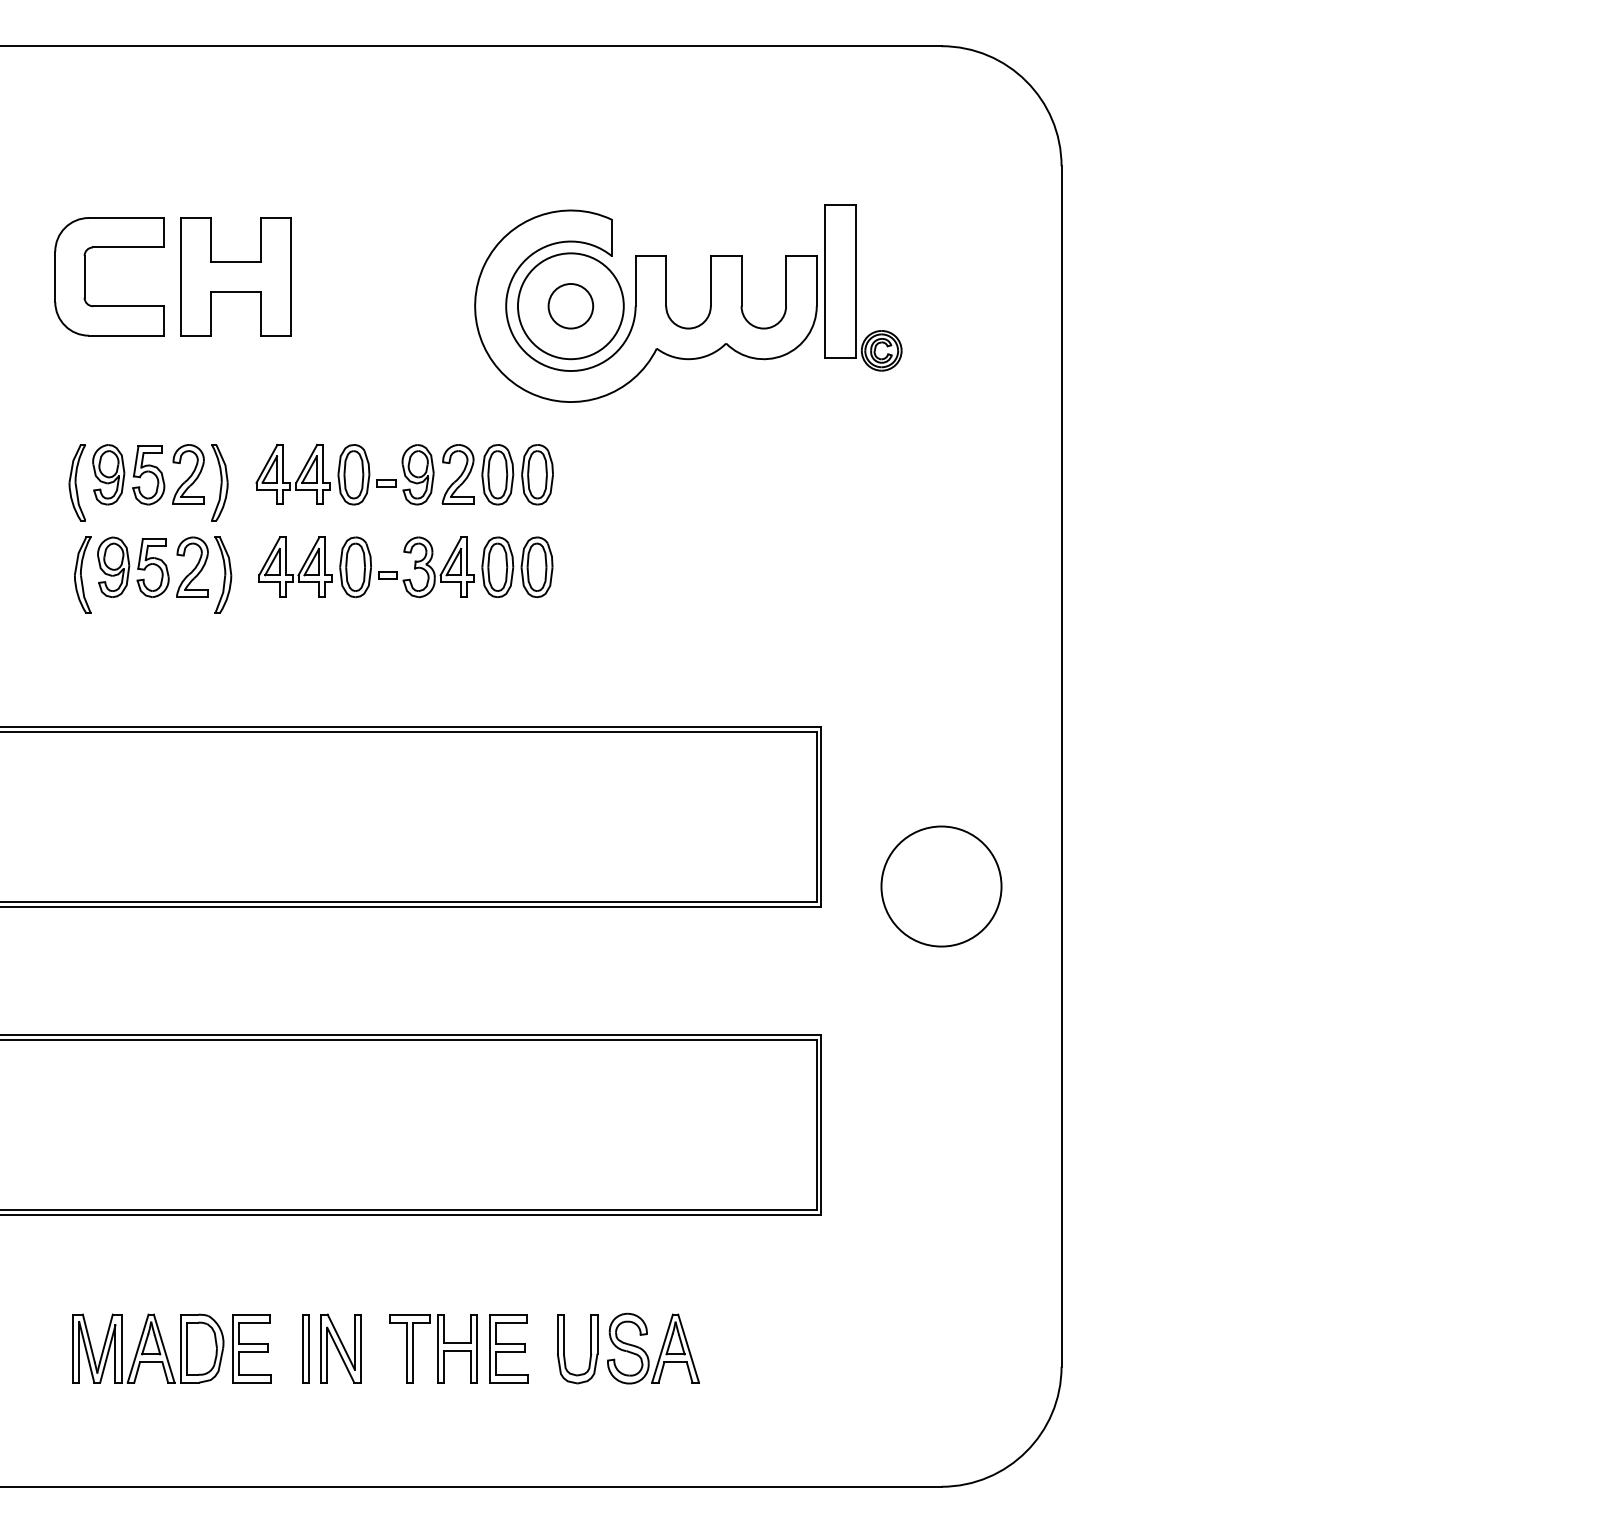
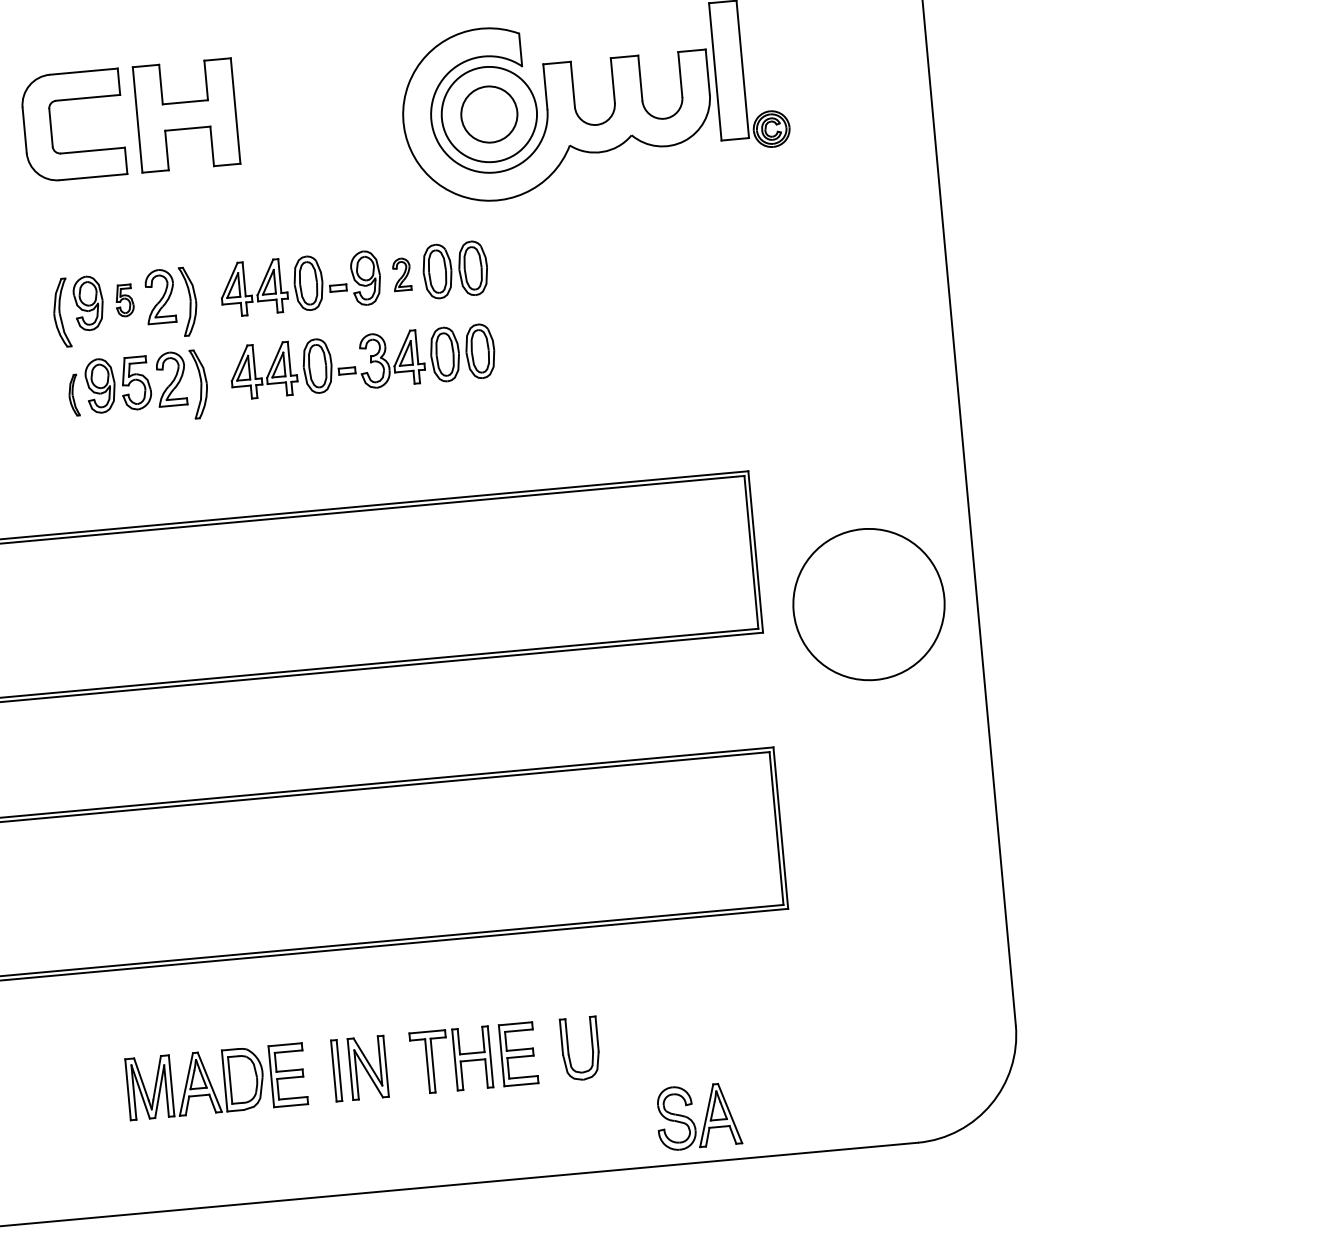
circle: (570, 306) -> (489, 114), size x1.4
part: (457, 474) -> (401, 274), size x0.6
part: (148, 475) -> (124, 300), size x0.6
part: (82, 574) -> (73, 394), size x0.6
circle: (941, 886) -> (869, 604), size x1.4
part: (660, 1351) -> (705, 1118), moved

